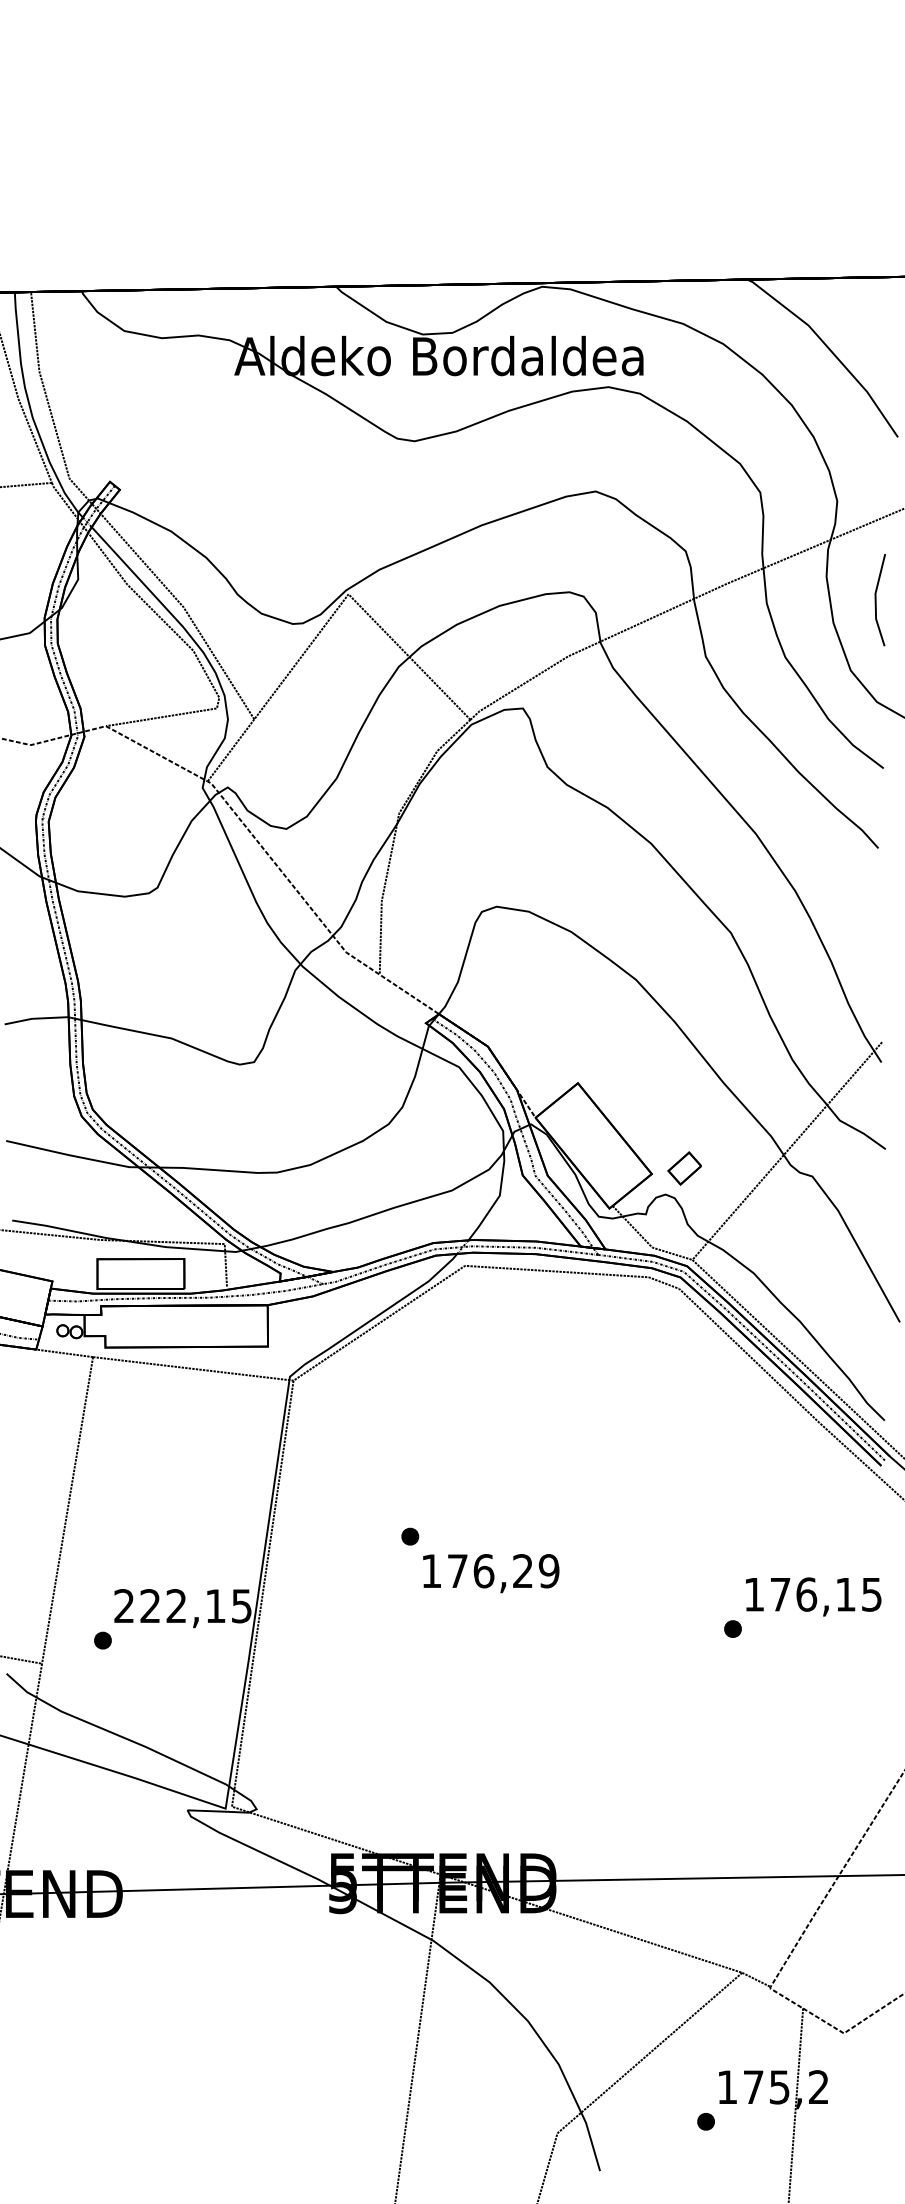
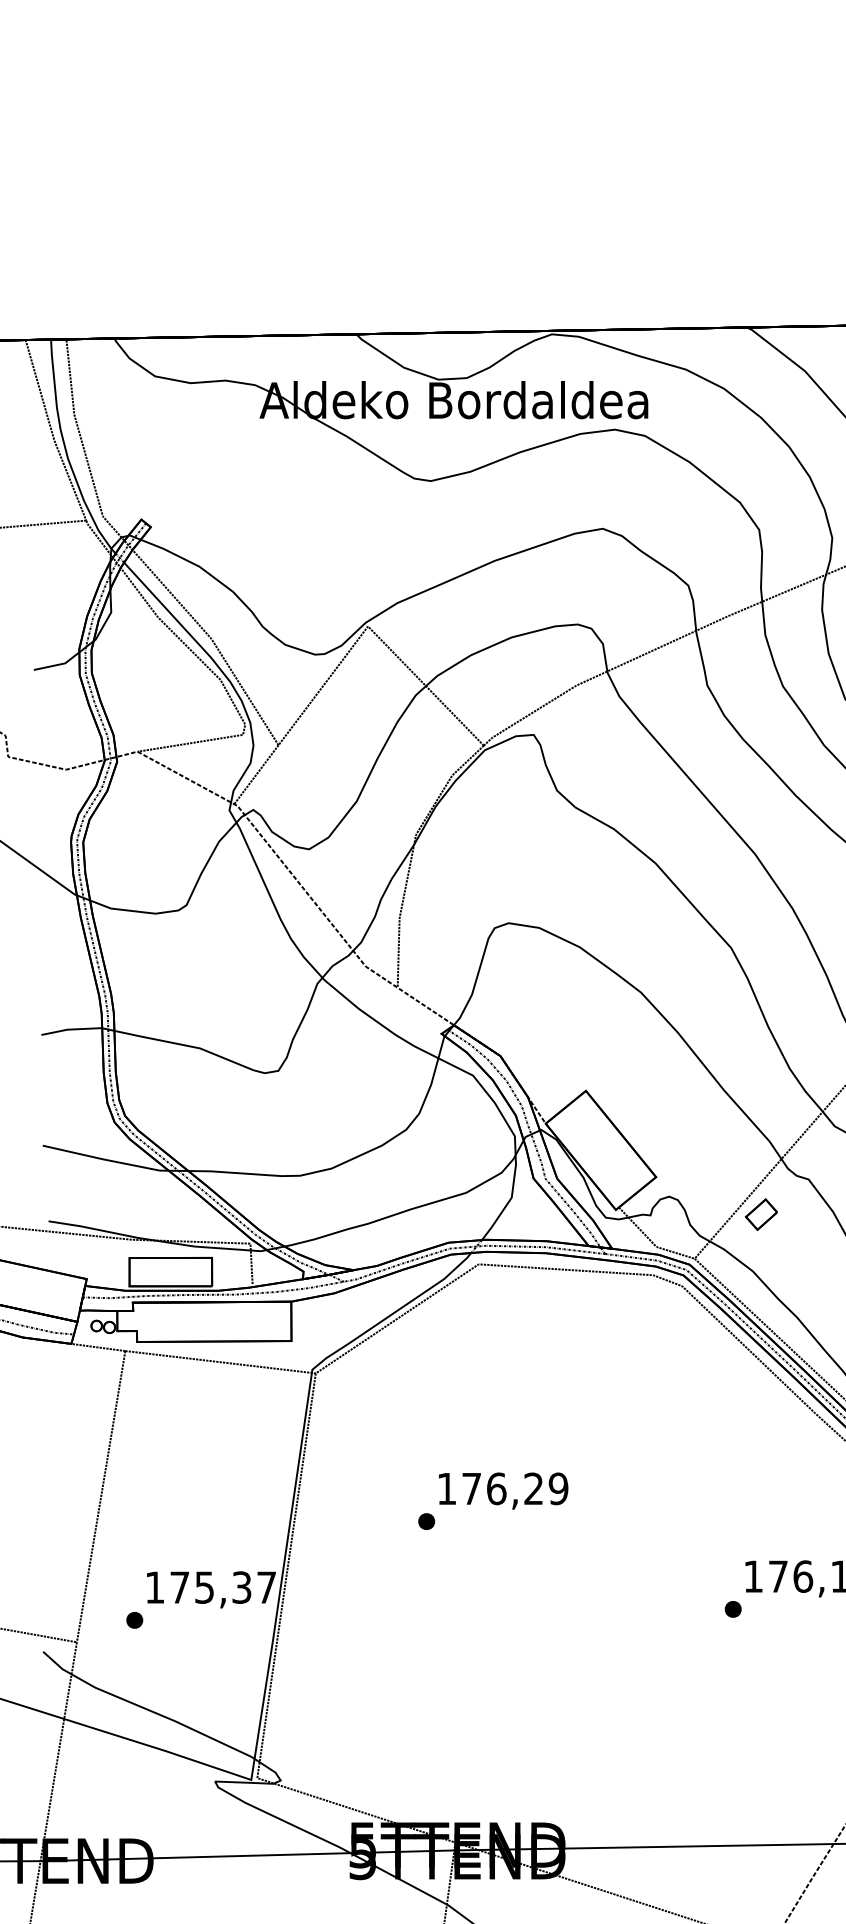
part: (684, 1168) -> (761, 1214), moved
text: (491, 1573) -> (503, 1491), moved
text: (182, 1606) -> (210, 1587), 222,15 -> 175,37

